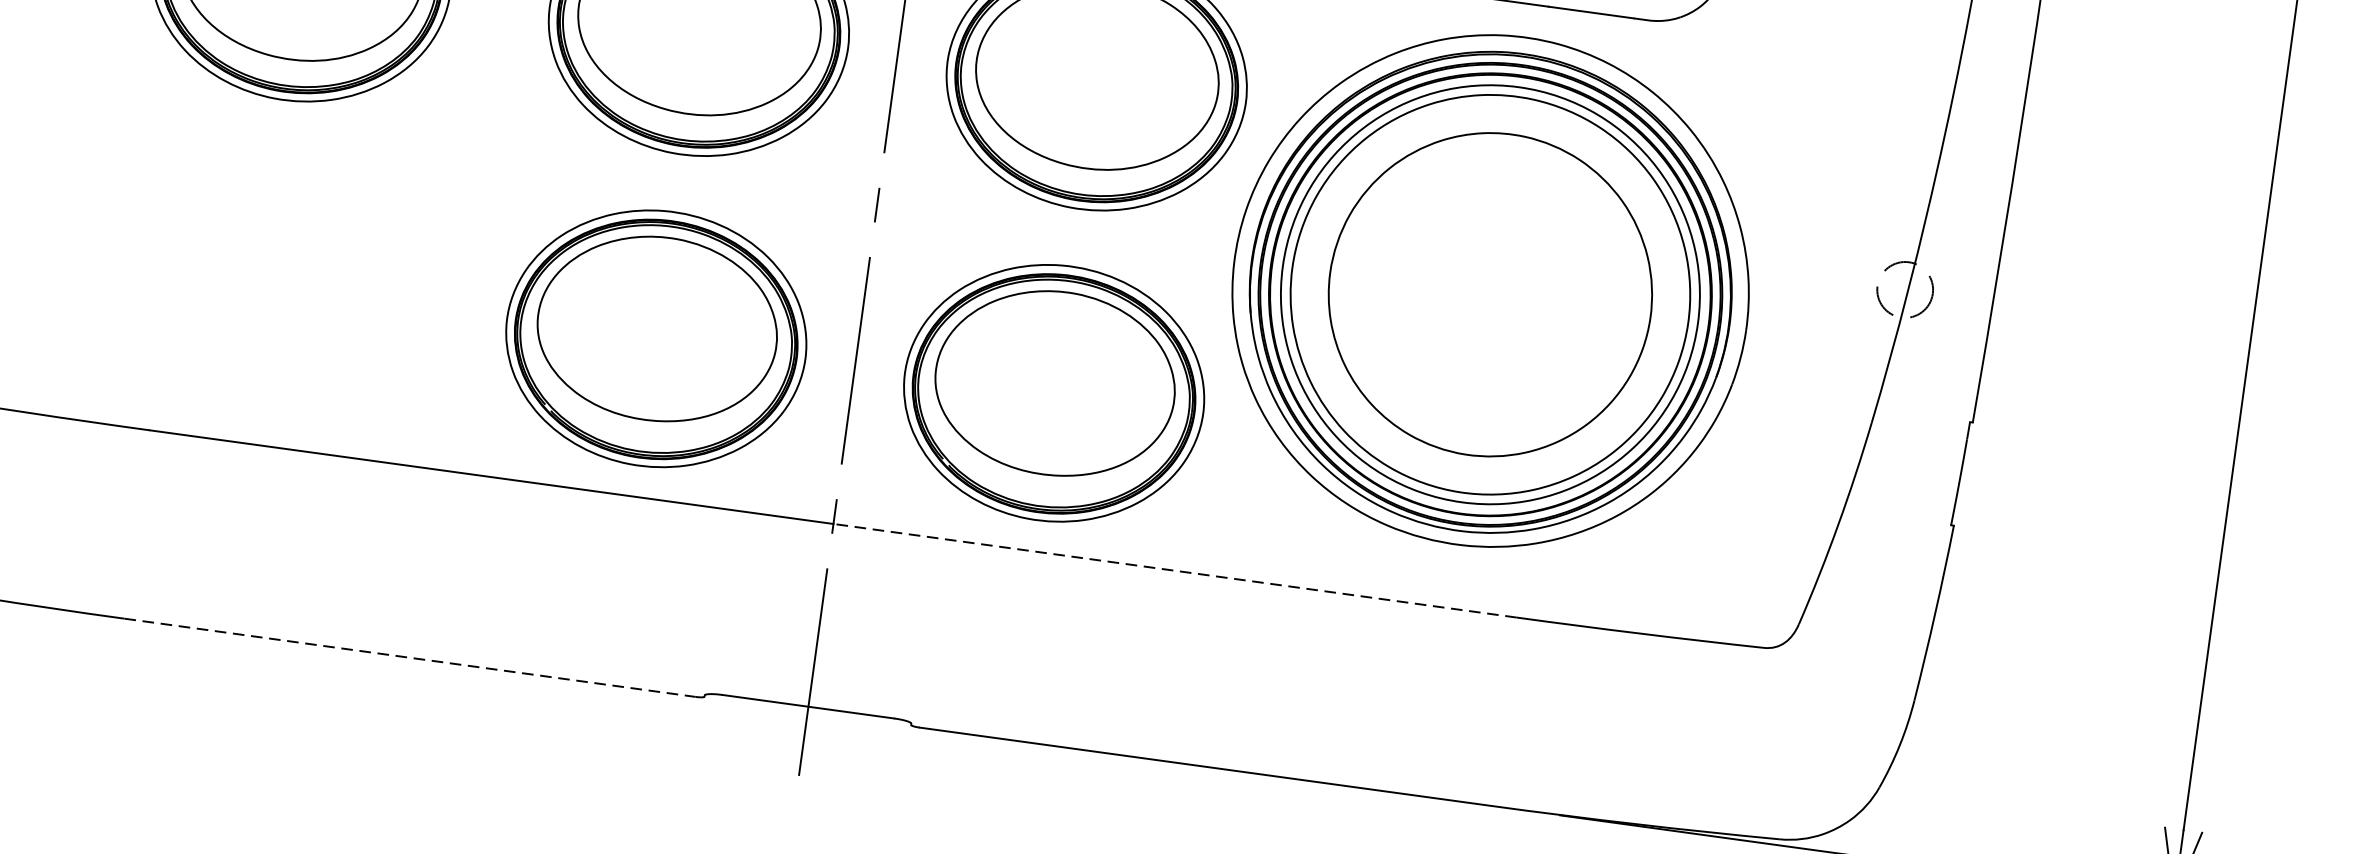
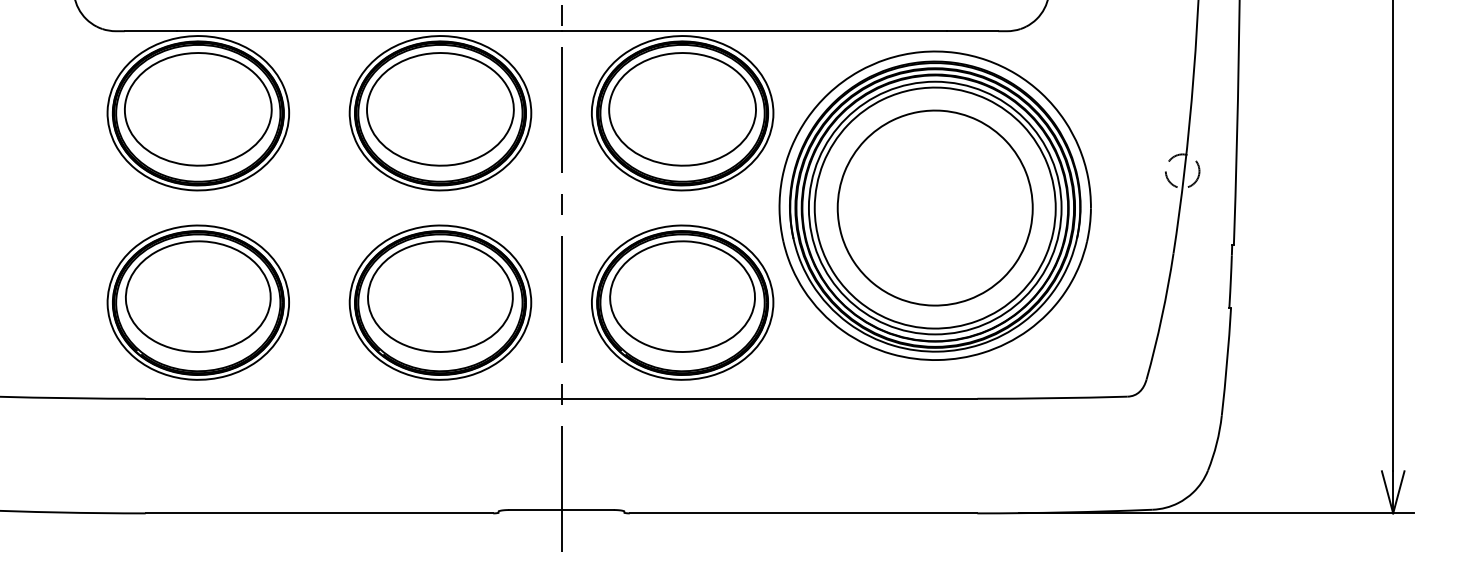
part: (257, 283) -> (197, 302), added
line: (1175, 570) -> (769, 398), dashed -> solid
line: (410, 657) -> (319, 513), dashed -> solid

